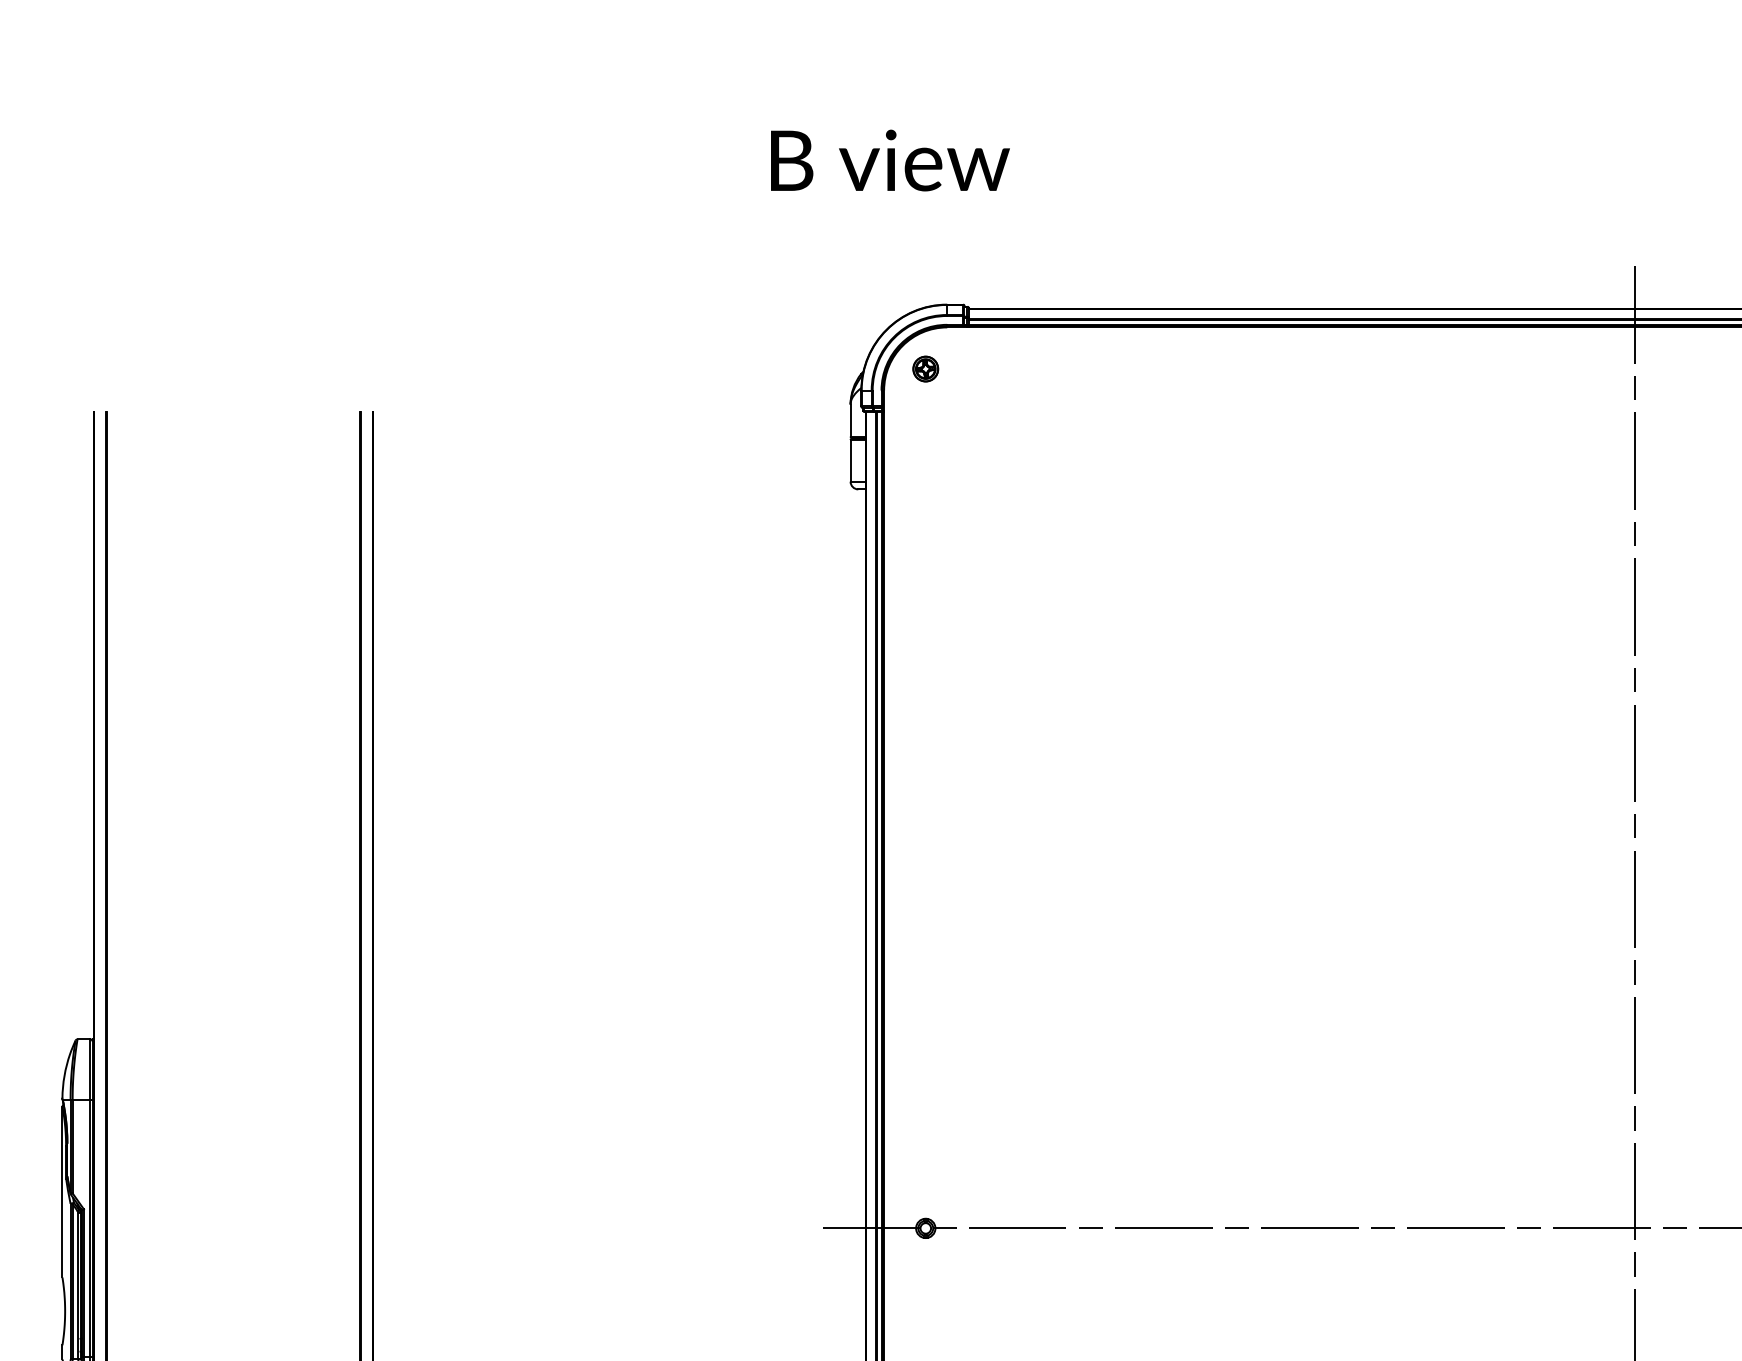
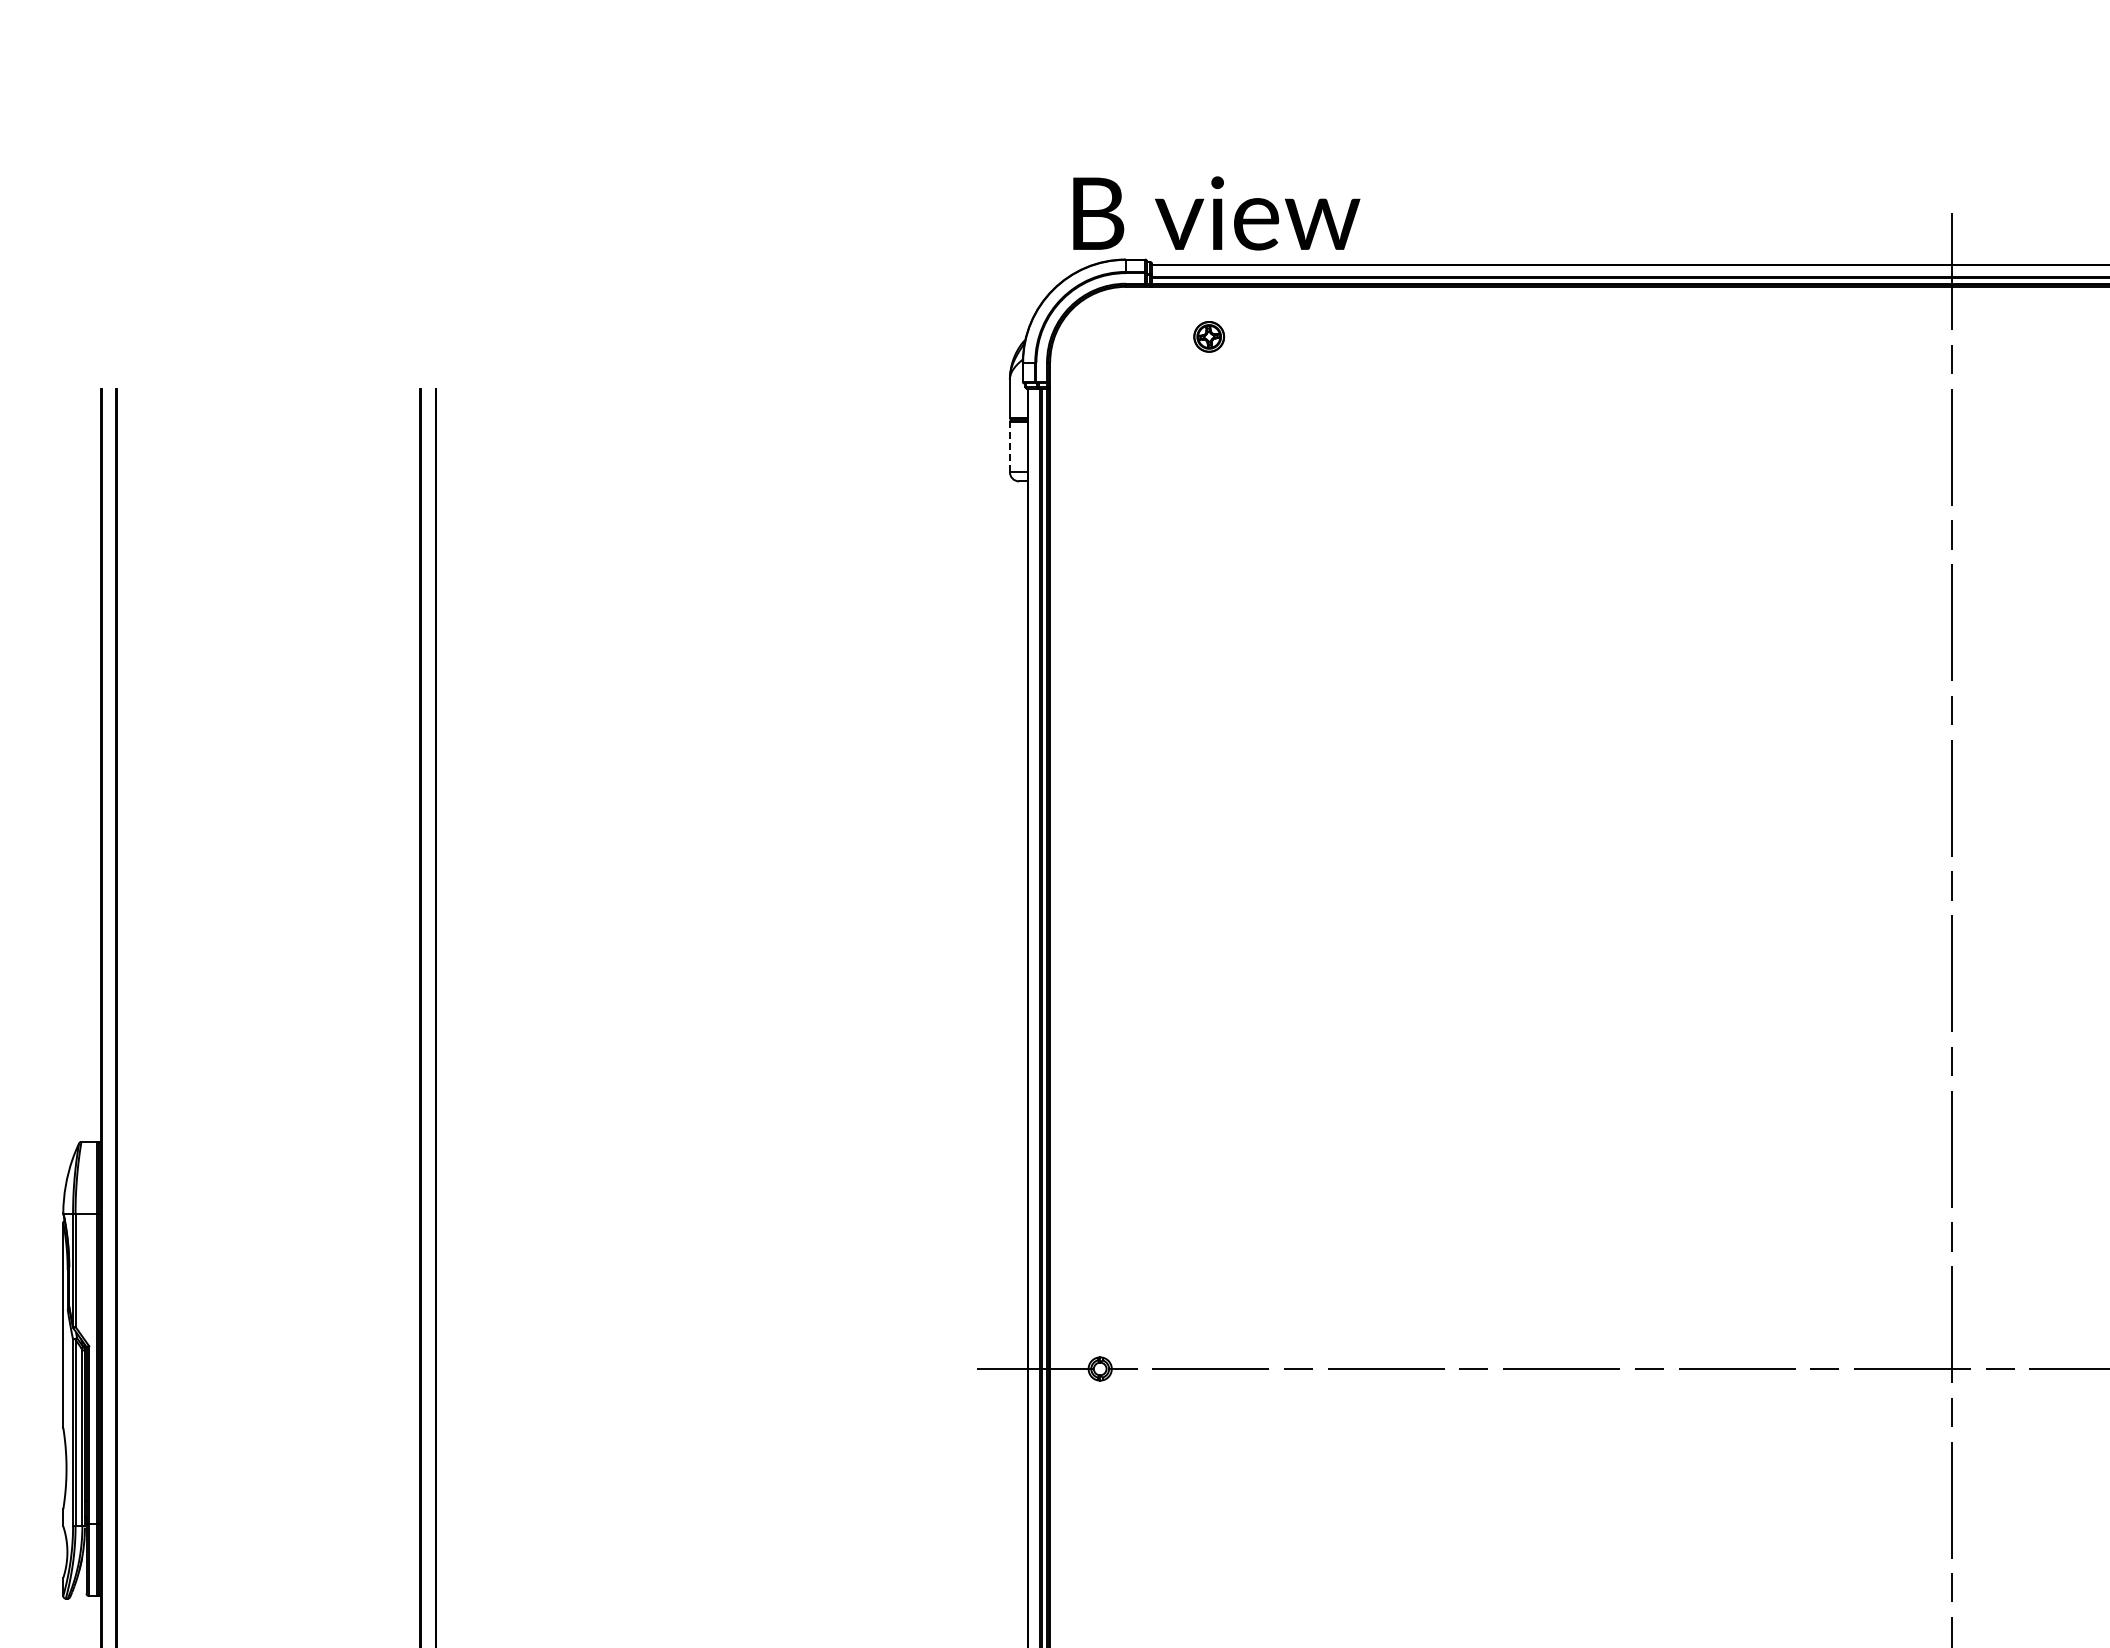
text: (890, 160) -> (1216, 213), moved
part: (926, 368) -> (1209, 336), moved
line: (850, 460) -> (1009, 446), solid -> dashed

